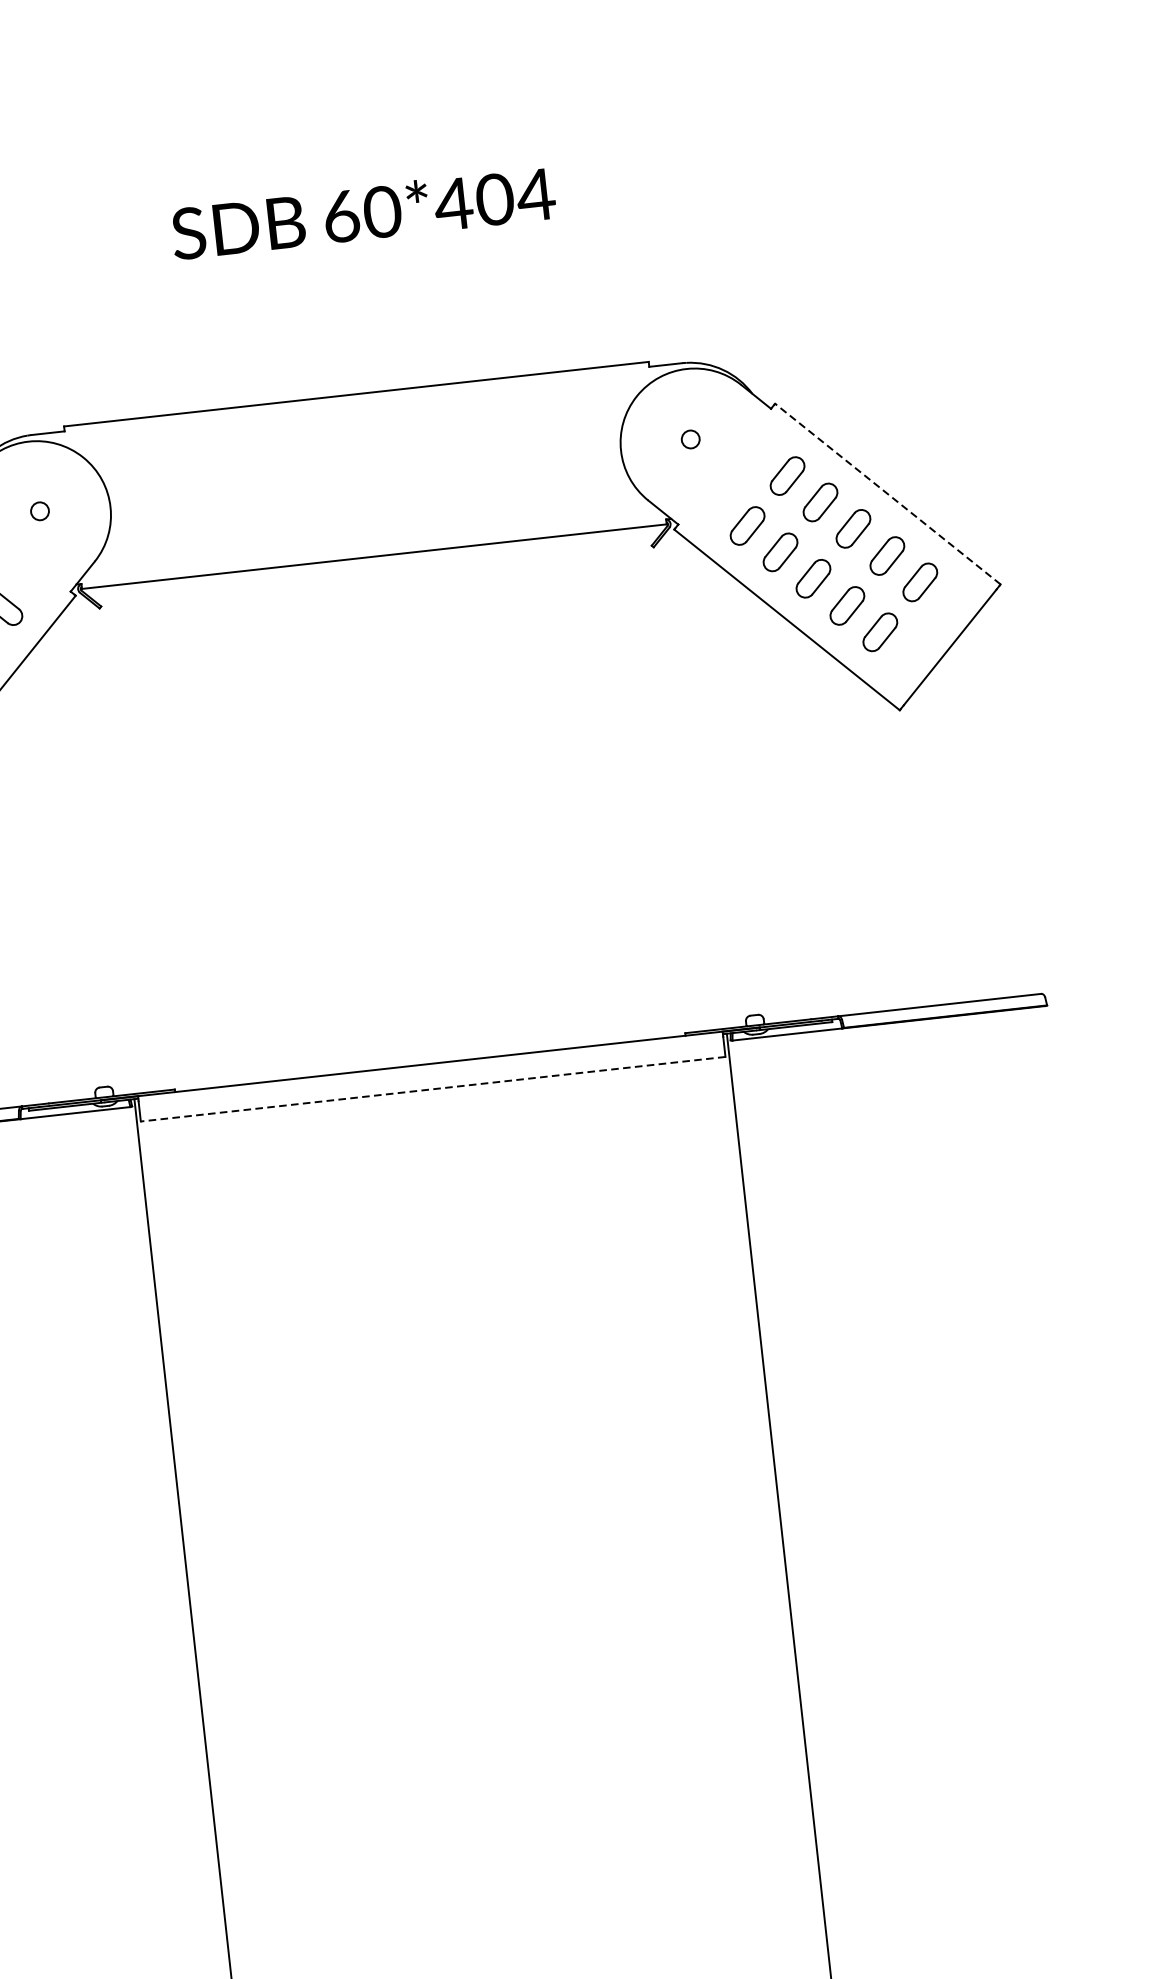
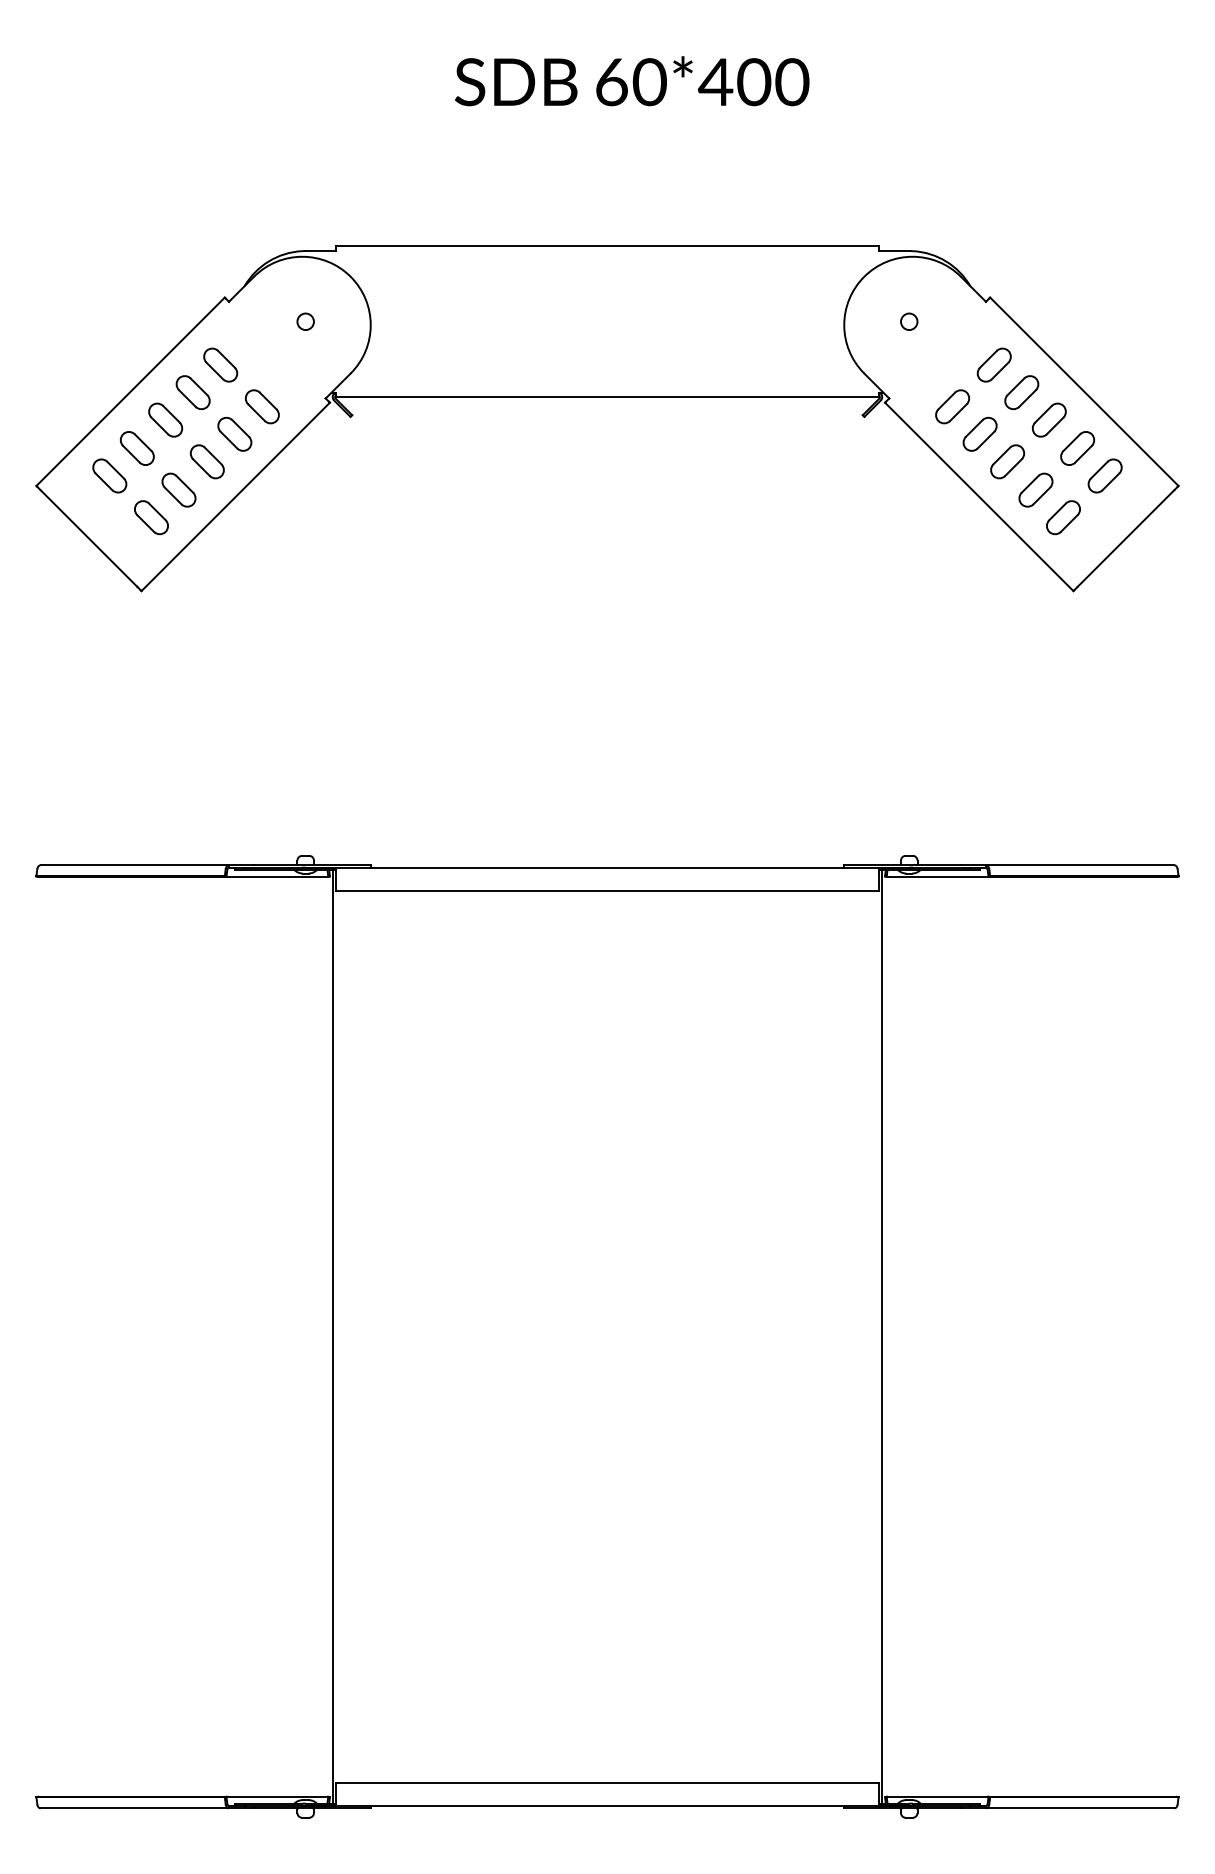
text: (535, 195) -> (791, 82), 60*404 -> 60*400
line: (887, 493) -> (1084, 391), dashed -> solid
line: (432, 1089) -> (606, 891), dashed -> solid

